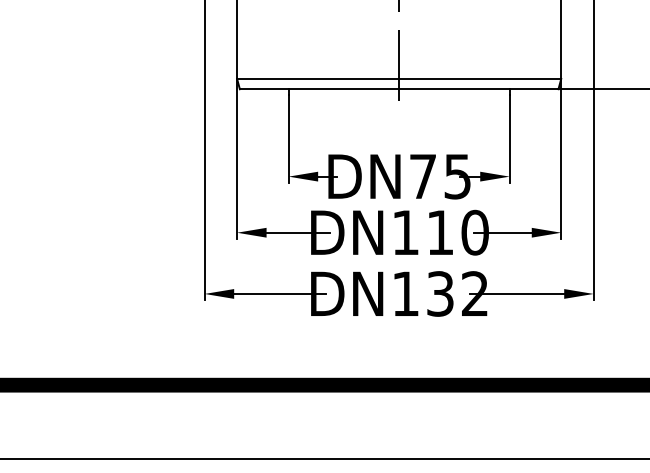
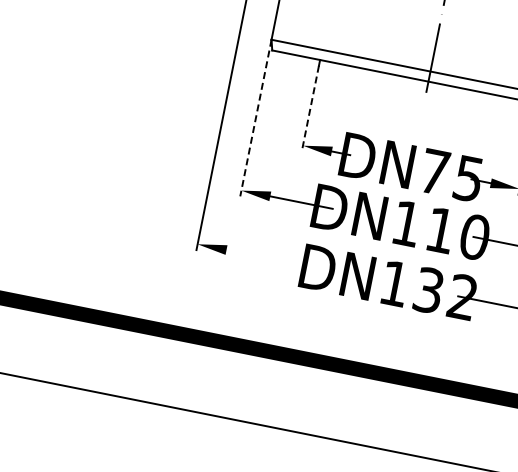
line: (288, 138) -> (310, 108), solid -> dashed
line: (237, 158) -> (256, 117), solid -> dashed
line: (280, 293) -> (272, 258), removed

